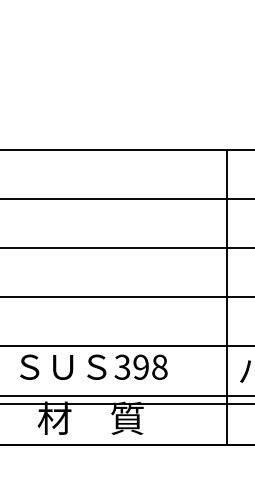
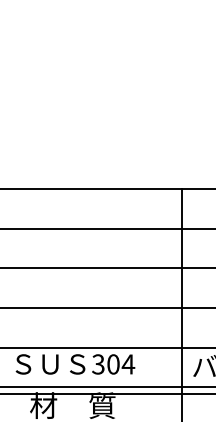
text: (151, 367) -> (121, 364), 398 -> 304

